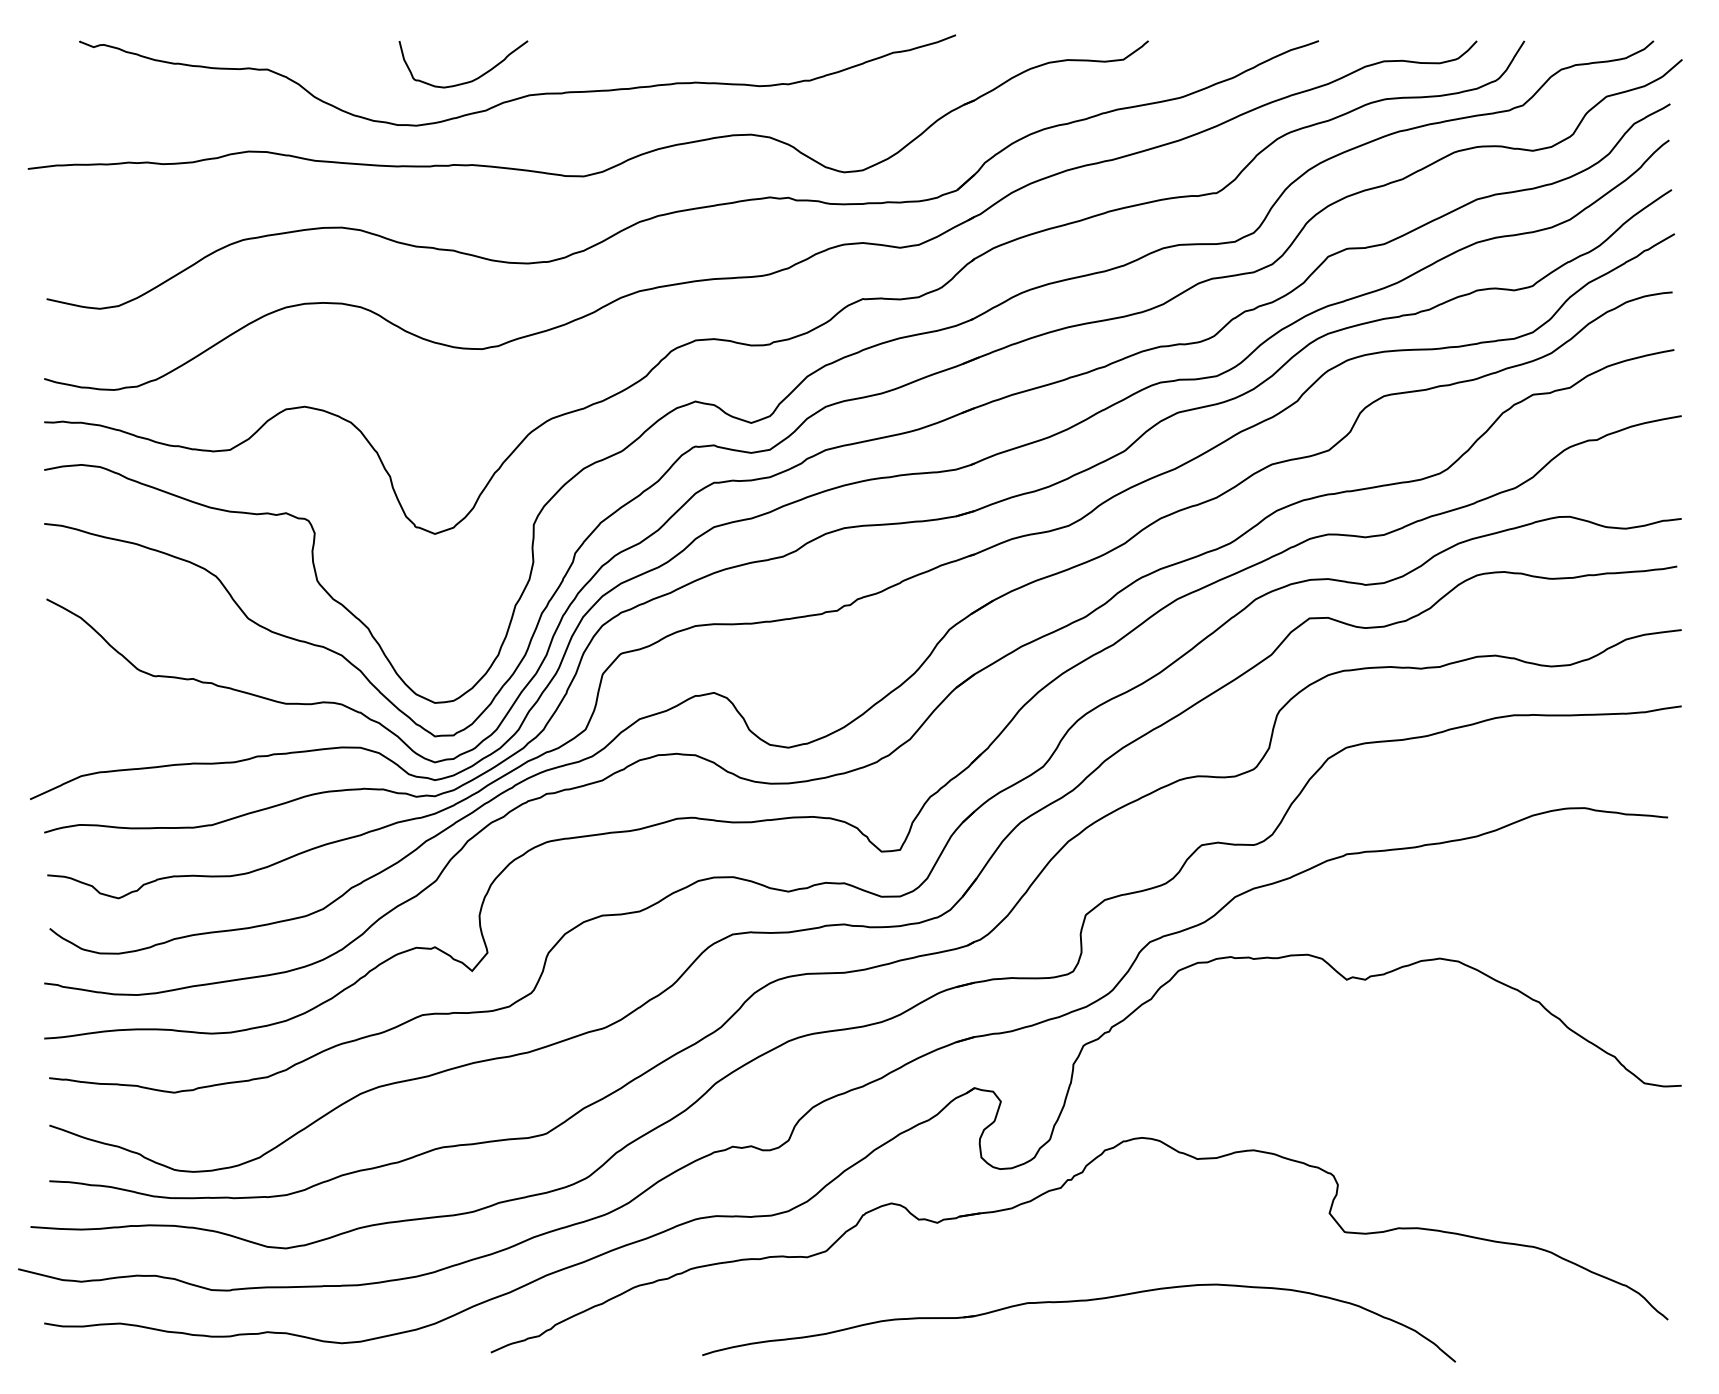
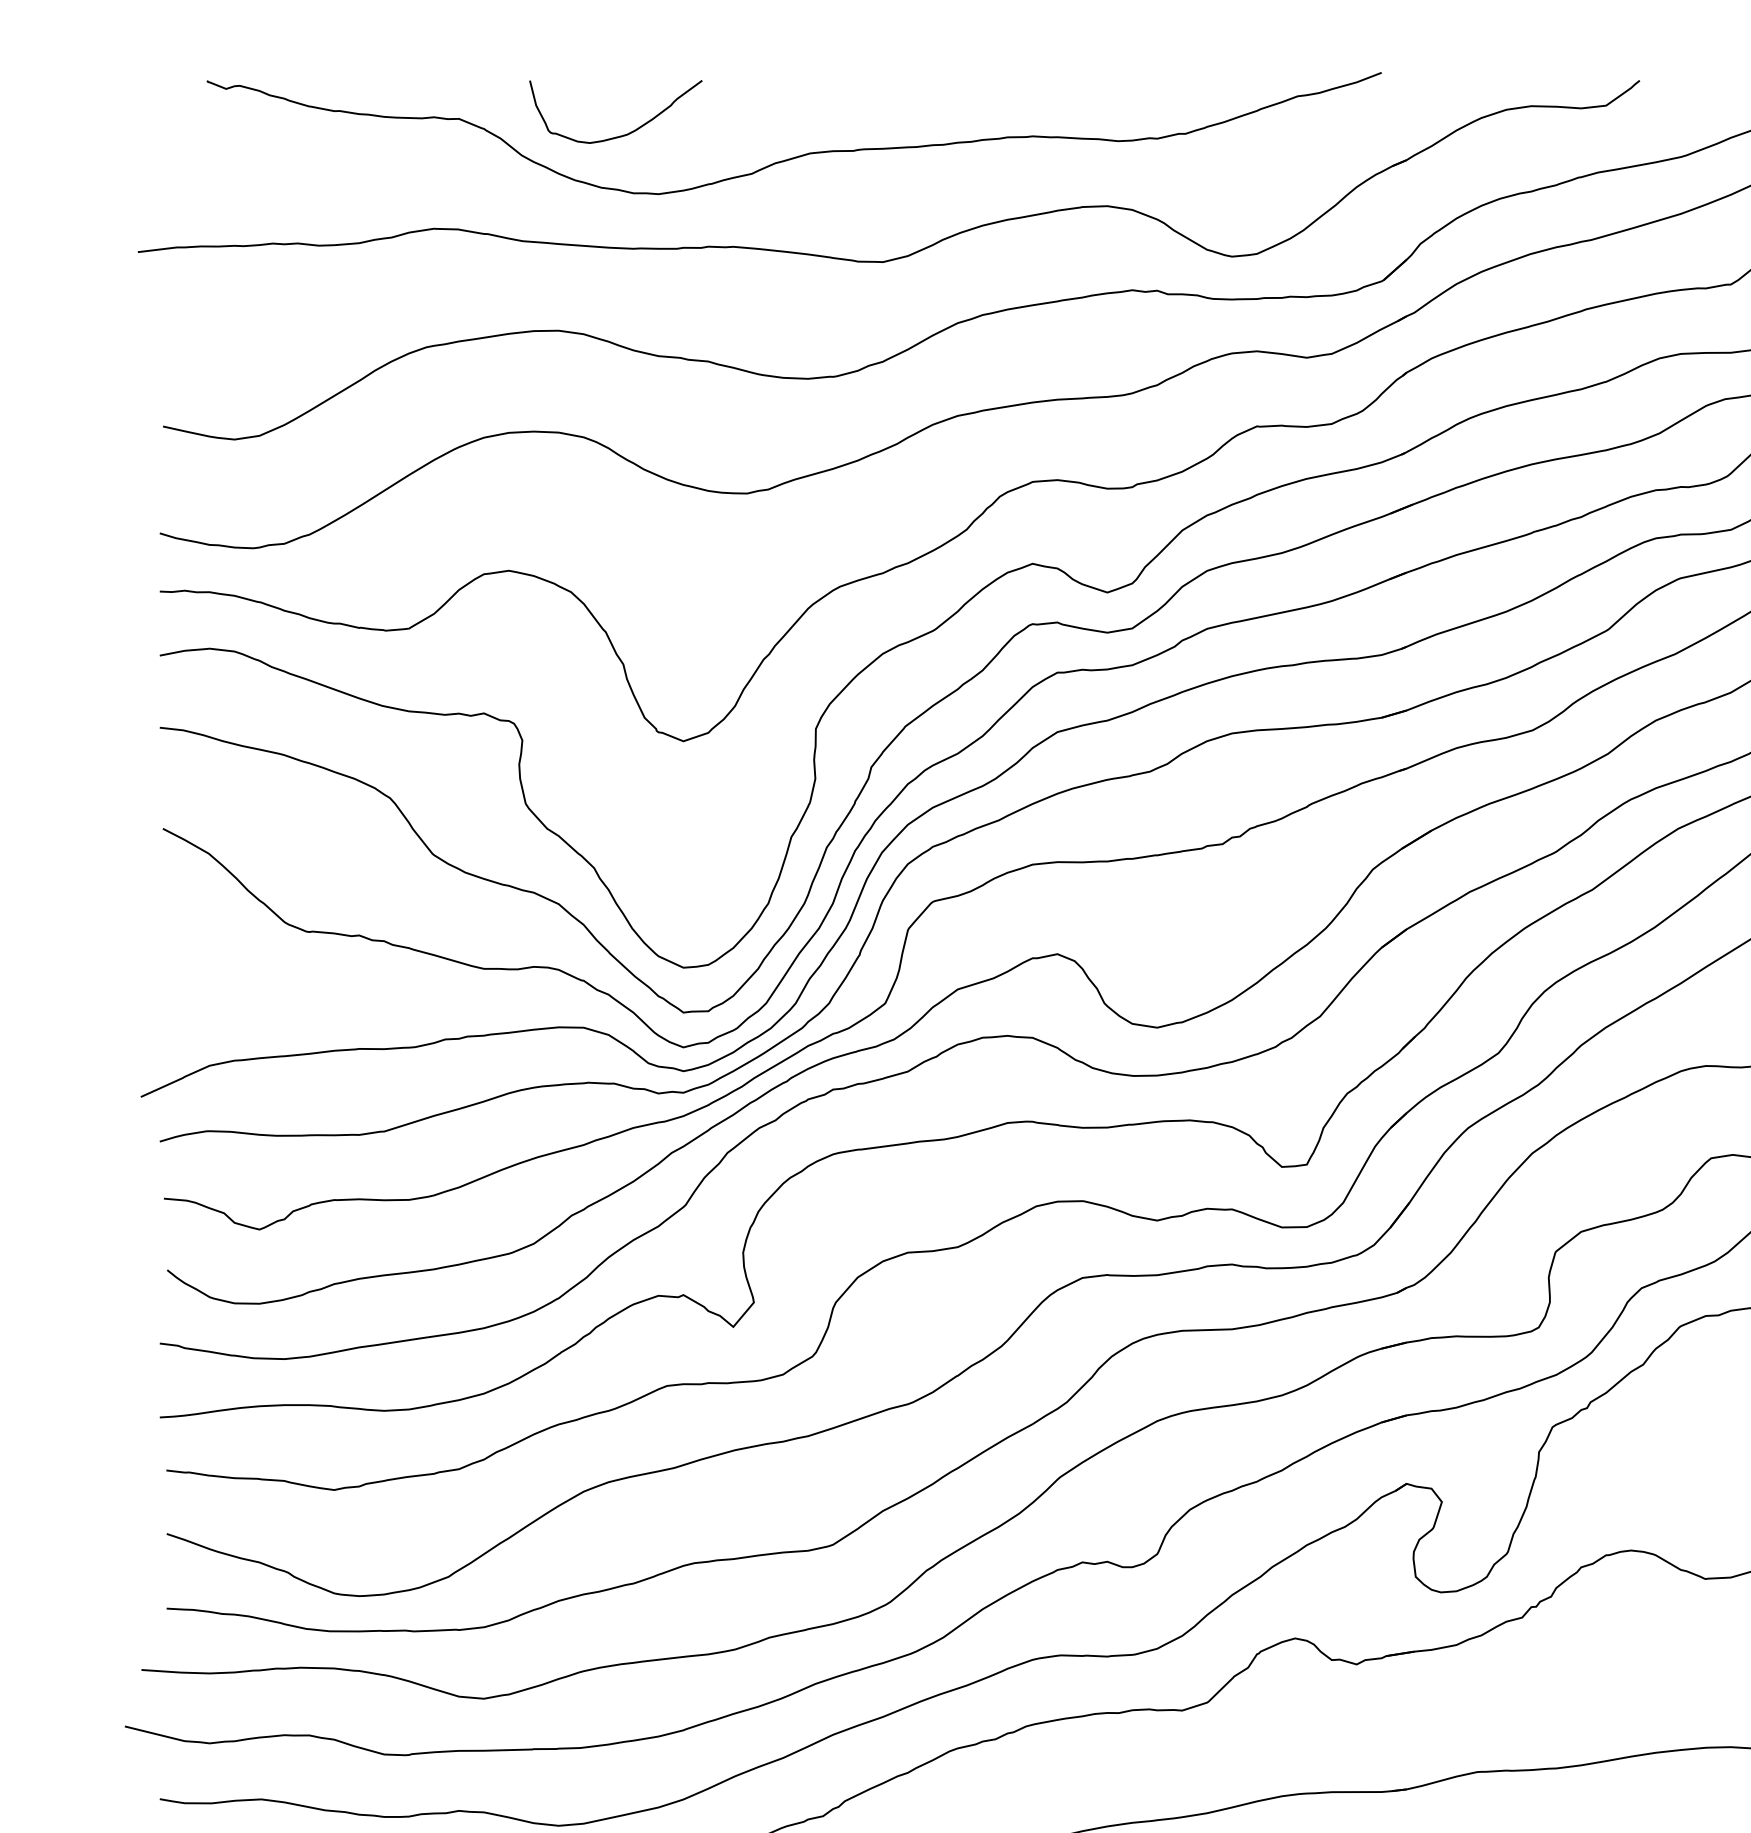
curve: (470, 80) -> (625, 133), moved

